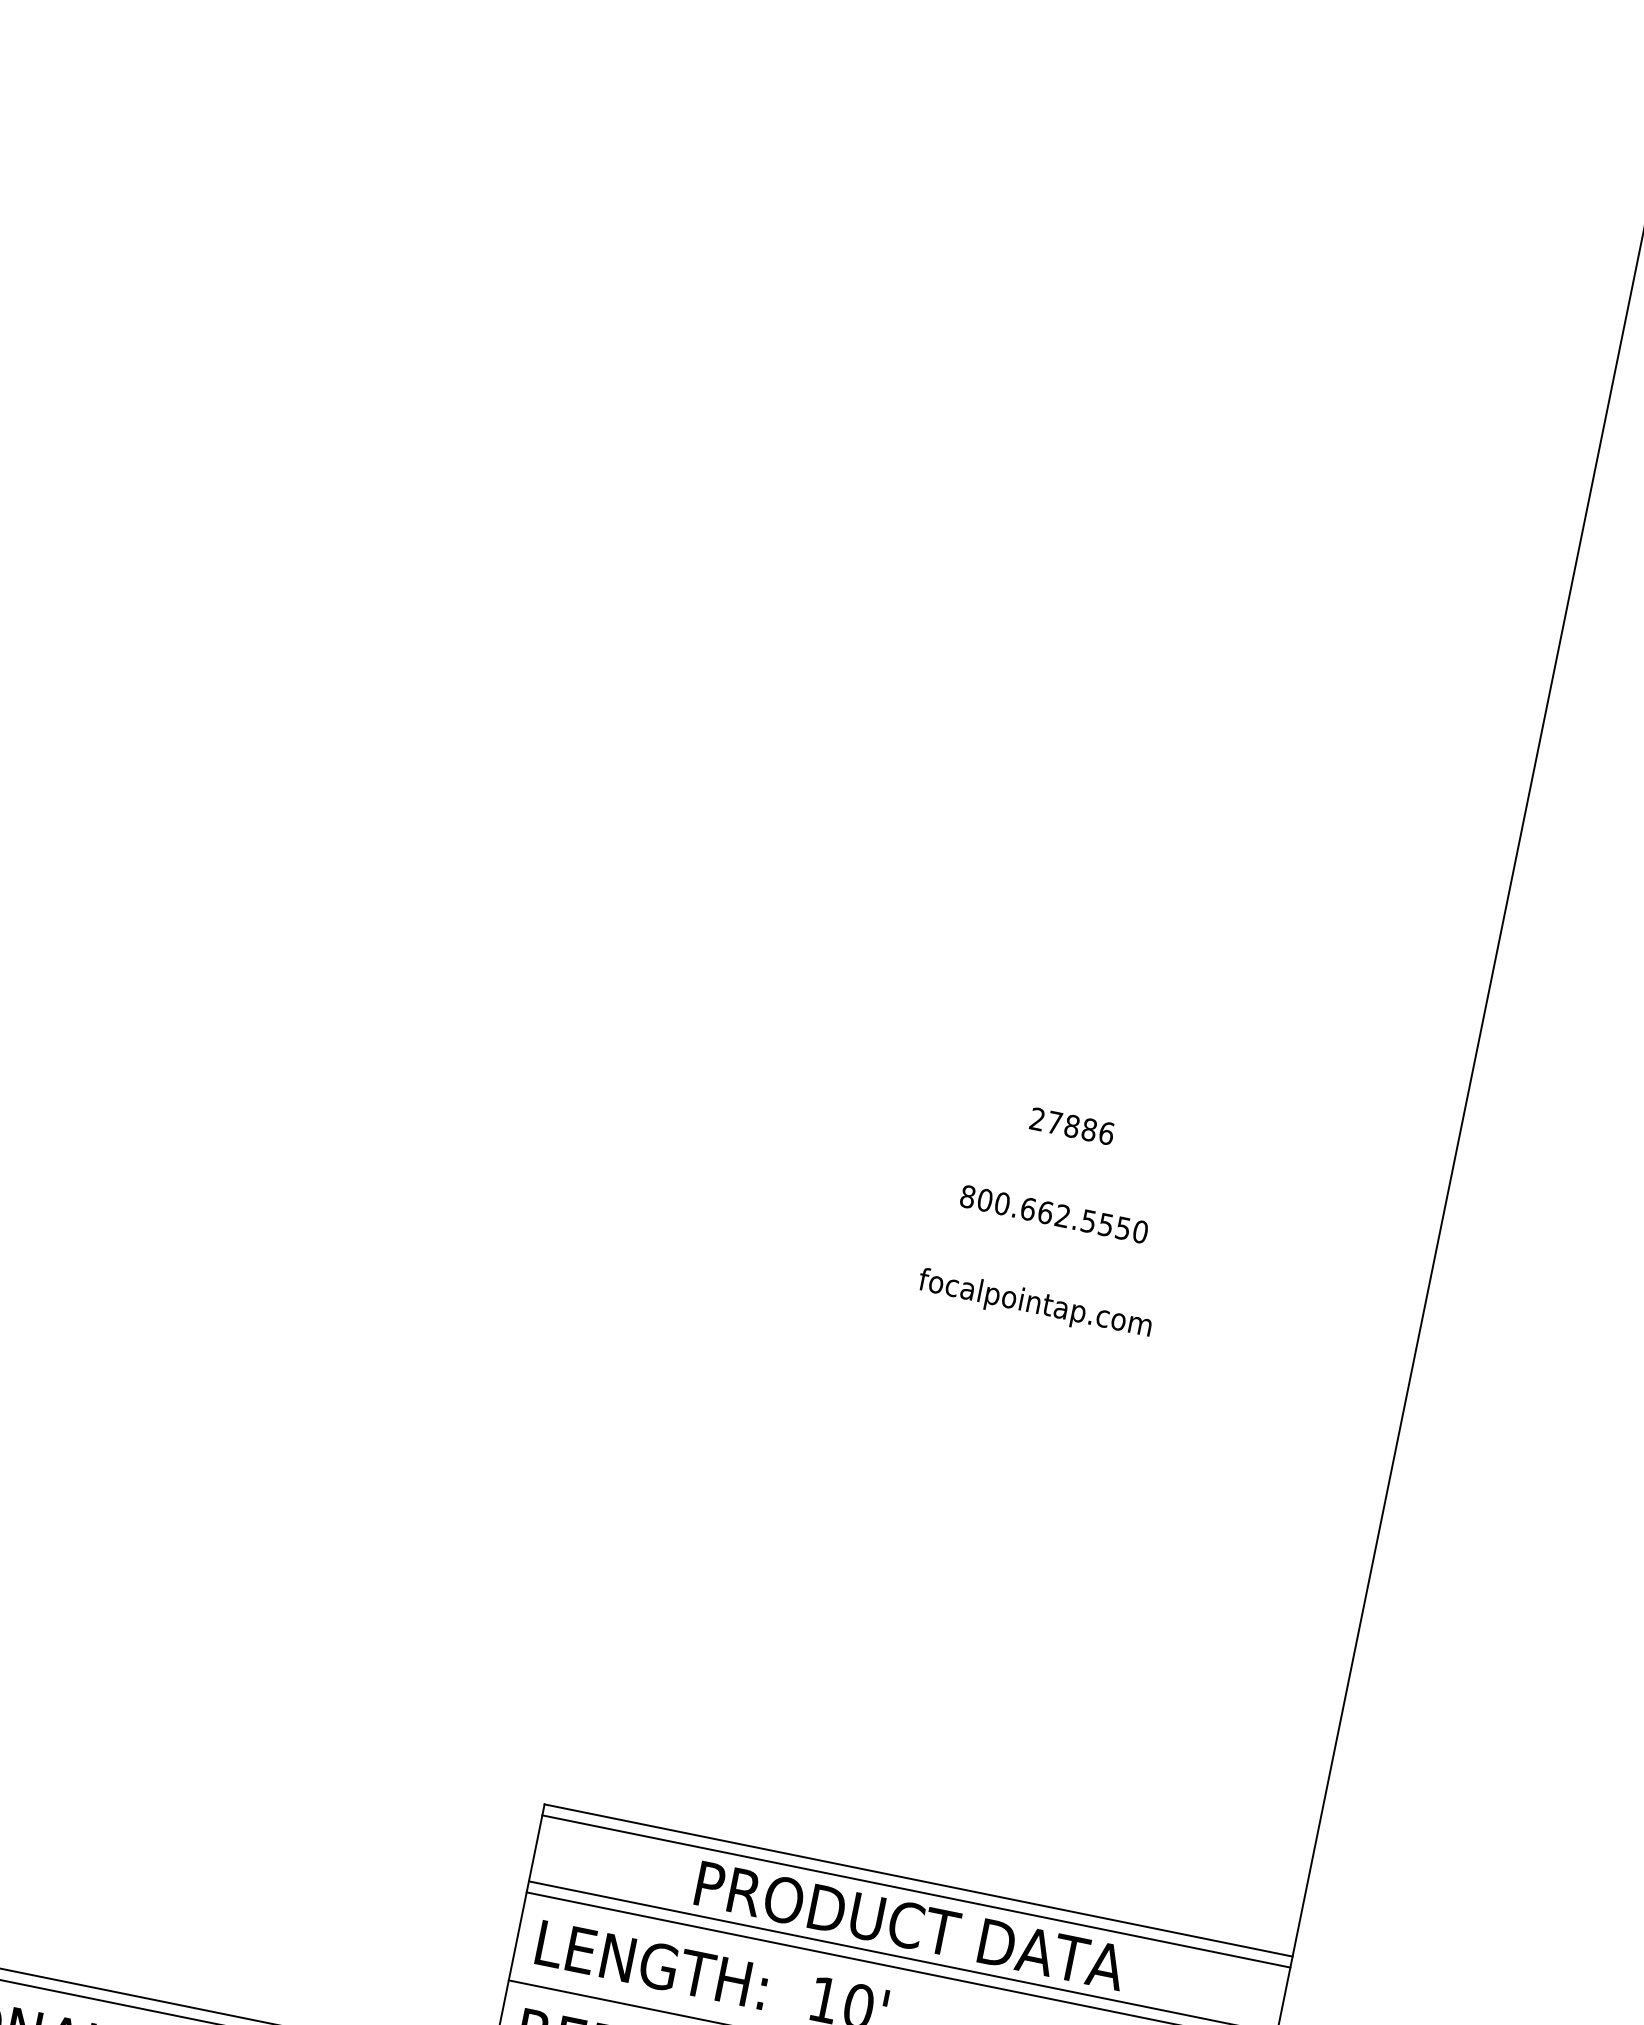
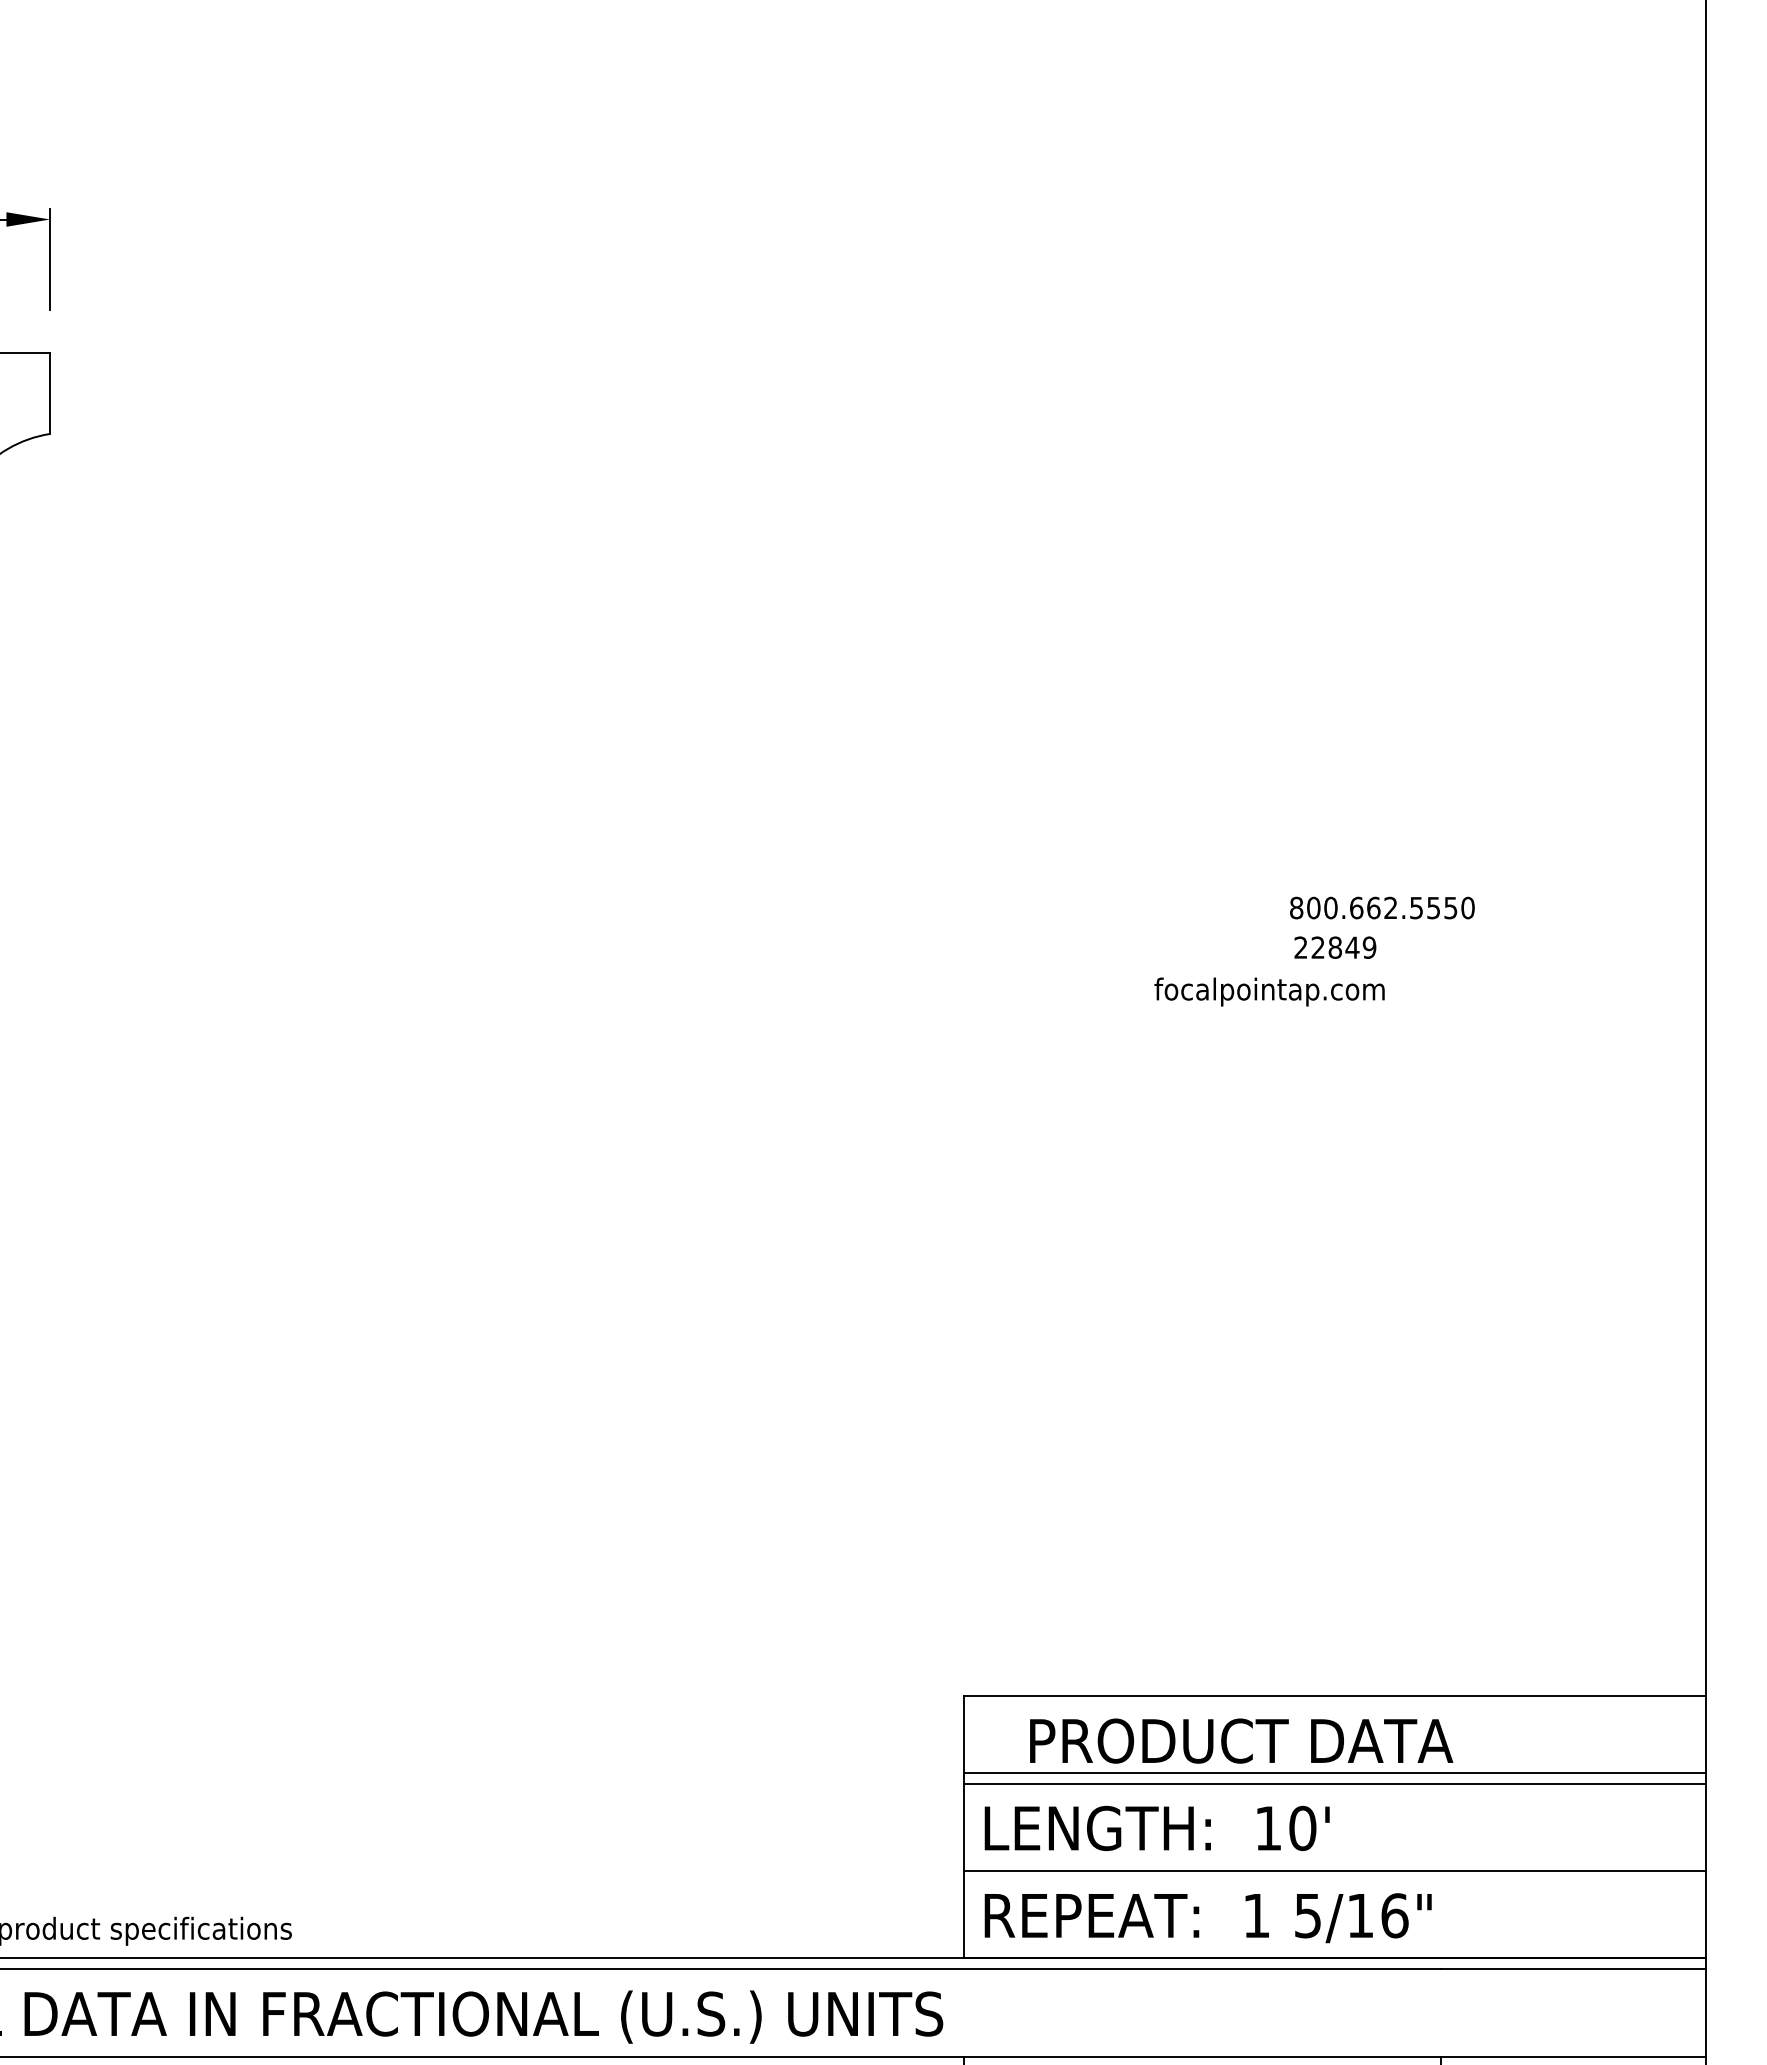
text: (1080, 1127) -> (1343, 947), 27886 -> 22849
text: (1054, 1213) -> (1382, 907), moved
text: (1035, 1304) -> (1269, 991), moved
line: (916, 1891) -> (1335, 1707), removed
text: (910, 1925) -> (1241, 1740), moved

